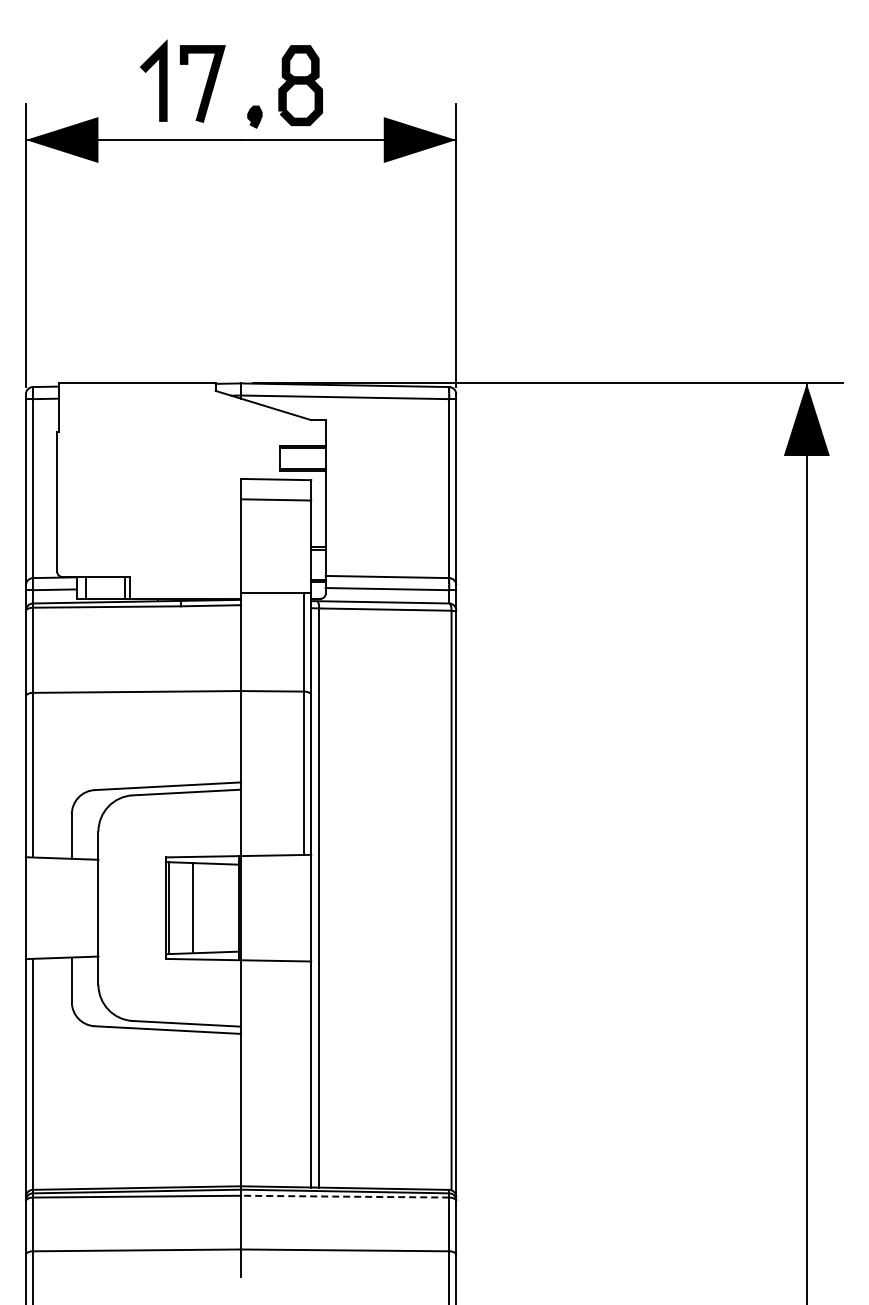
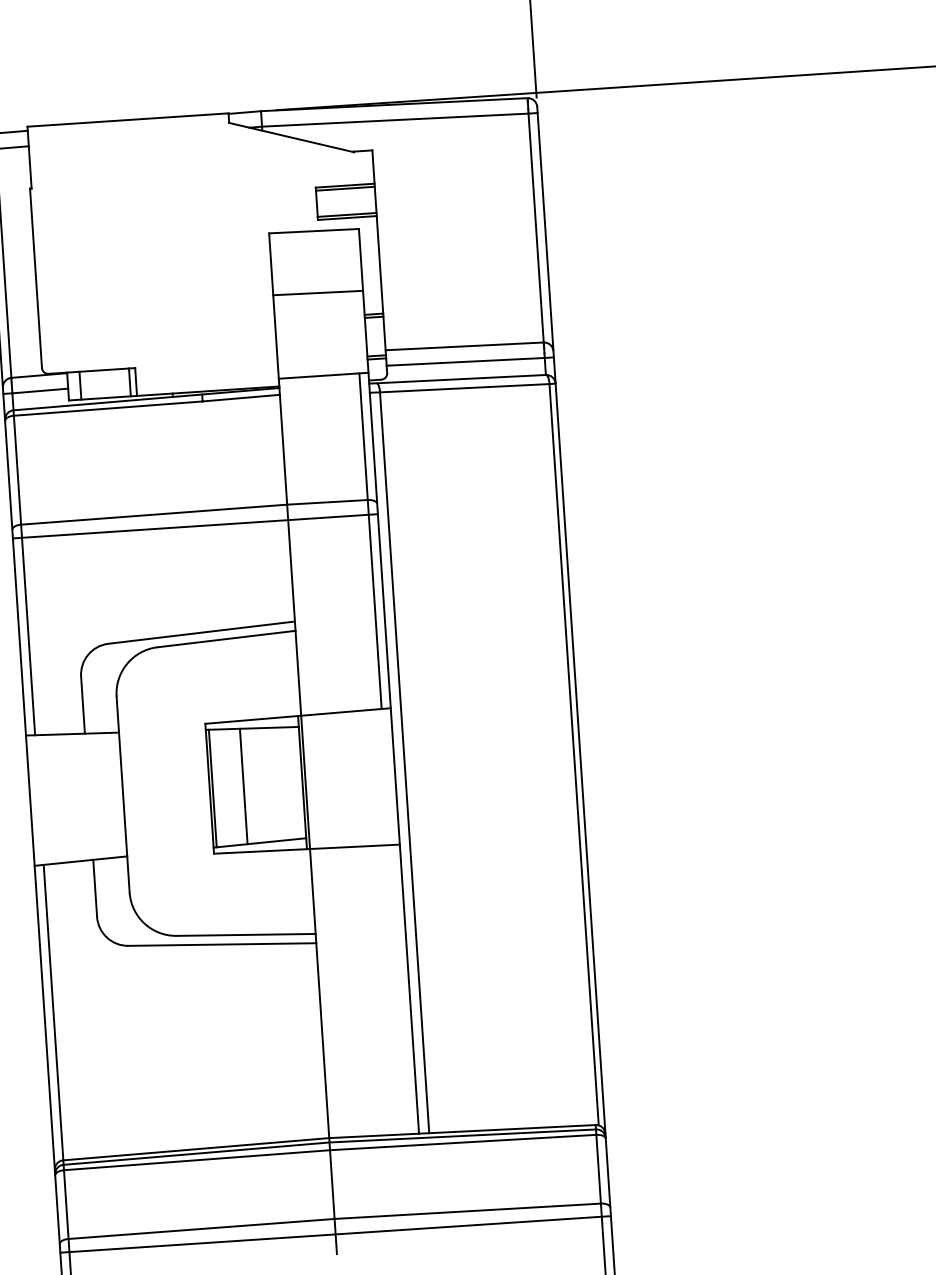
line: (276, 499) -> (318, 292), moved
line: (168, 703) -> (195, 526), added
line: (344, 1196) -> (462, 1142), dashed -> solid
line: (240, 1261) -> (334, 1234), added

